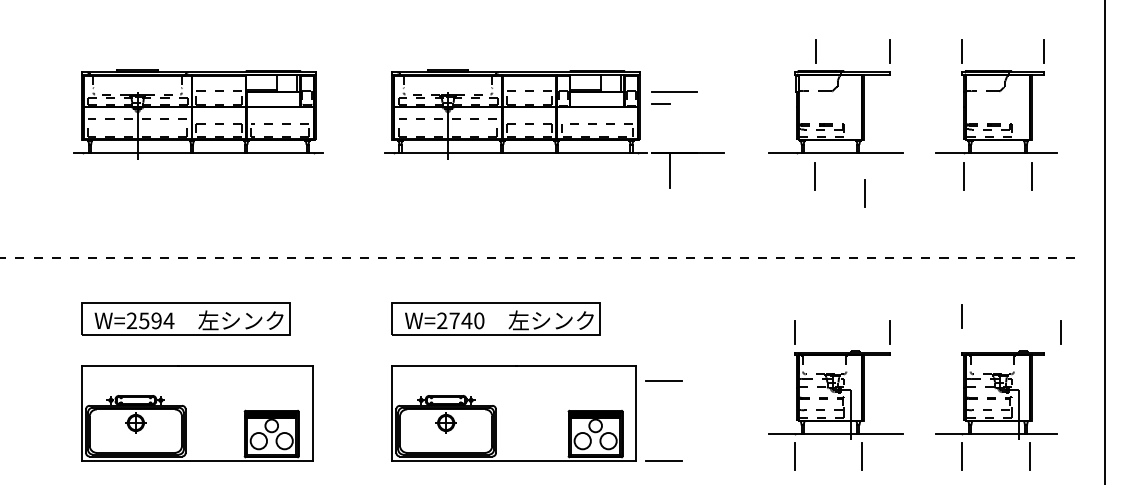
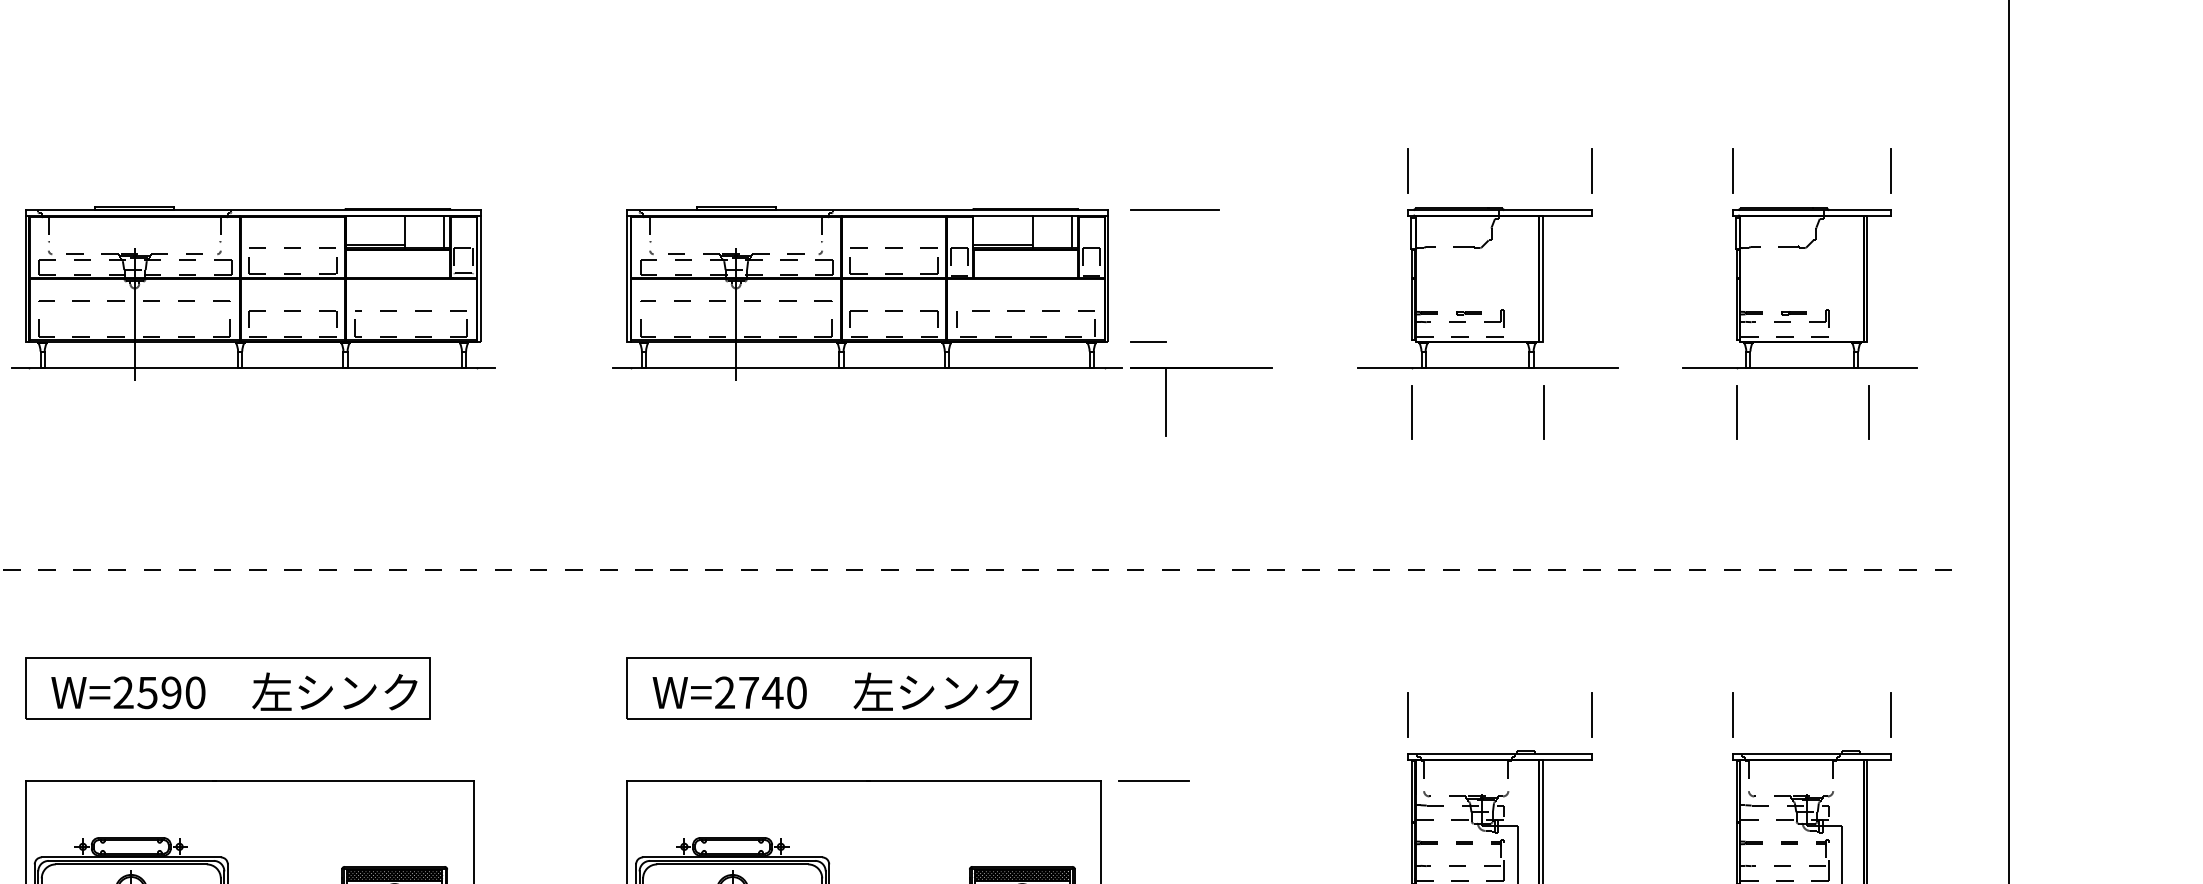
line: (815, 51) -> (1407, 170), moved
line: (674, 91) -> (1175, 209), moved
line: (660, 103) -> (1148, 341), moved
line: (814, 176) -> (1411, 412), moved
line: (864, 193) -> (1543, 412), moved
line: (961, 316) -> (1731, 715), moved
text: (168, 320) -> (194, 692), W=2594 -> W=2590
line: (1060, 332) -> (1890, 715), moved
line: (663, 380) -> (1153, 779), moved

